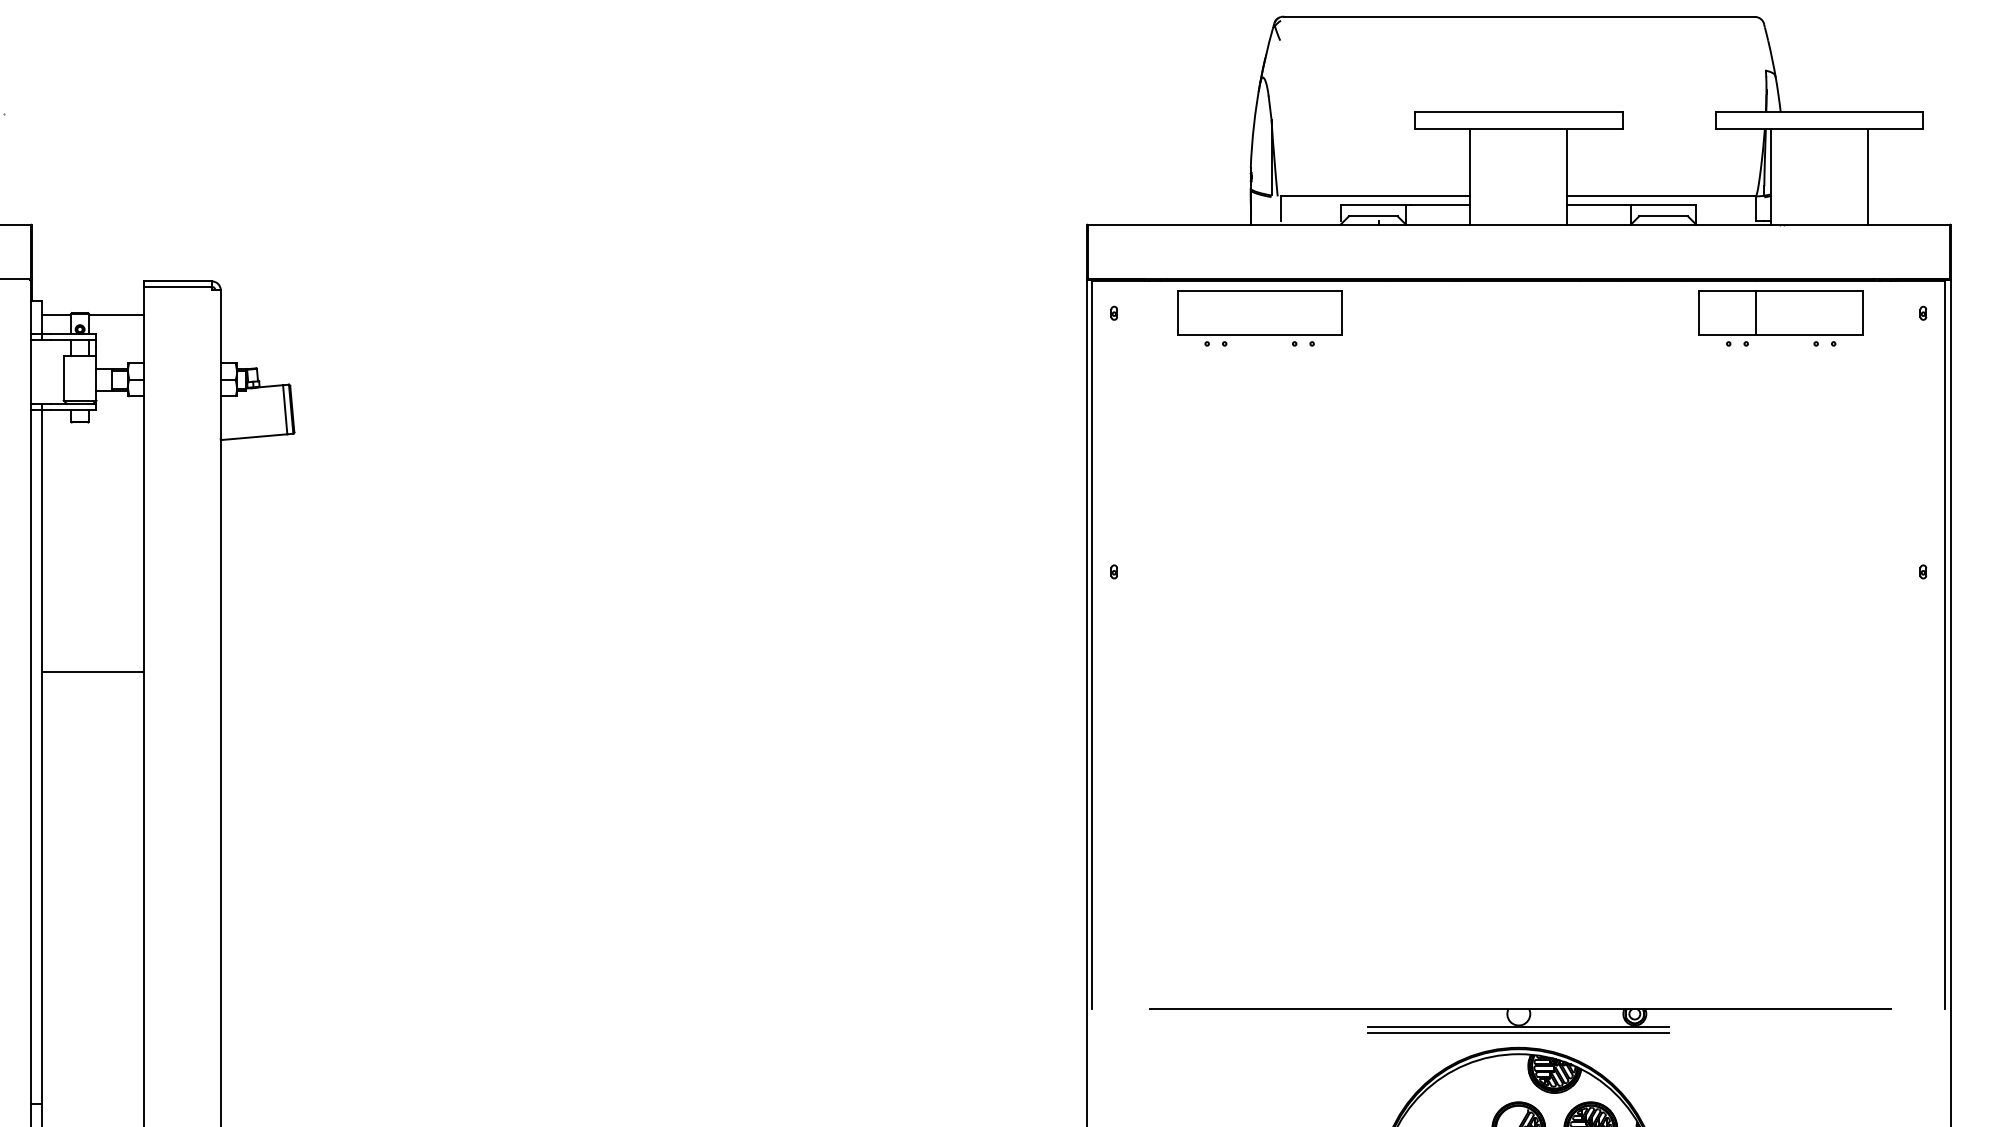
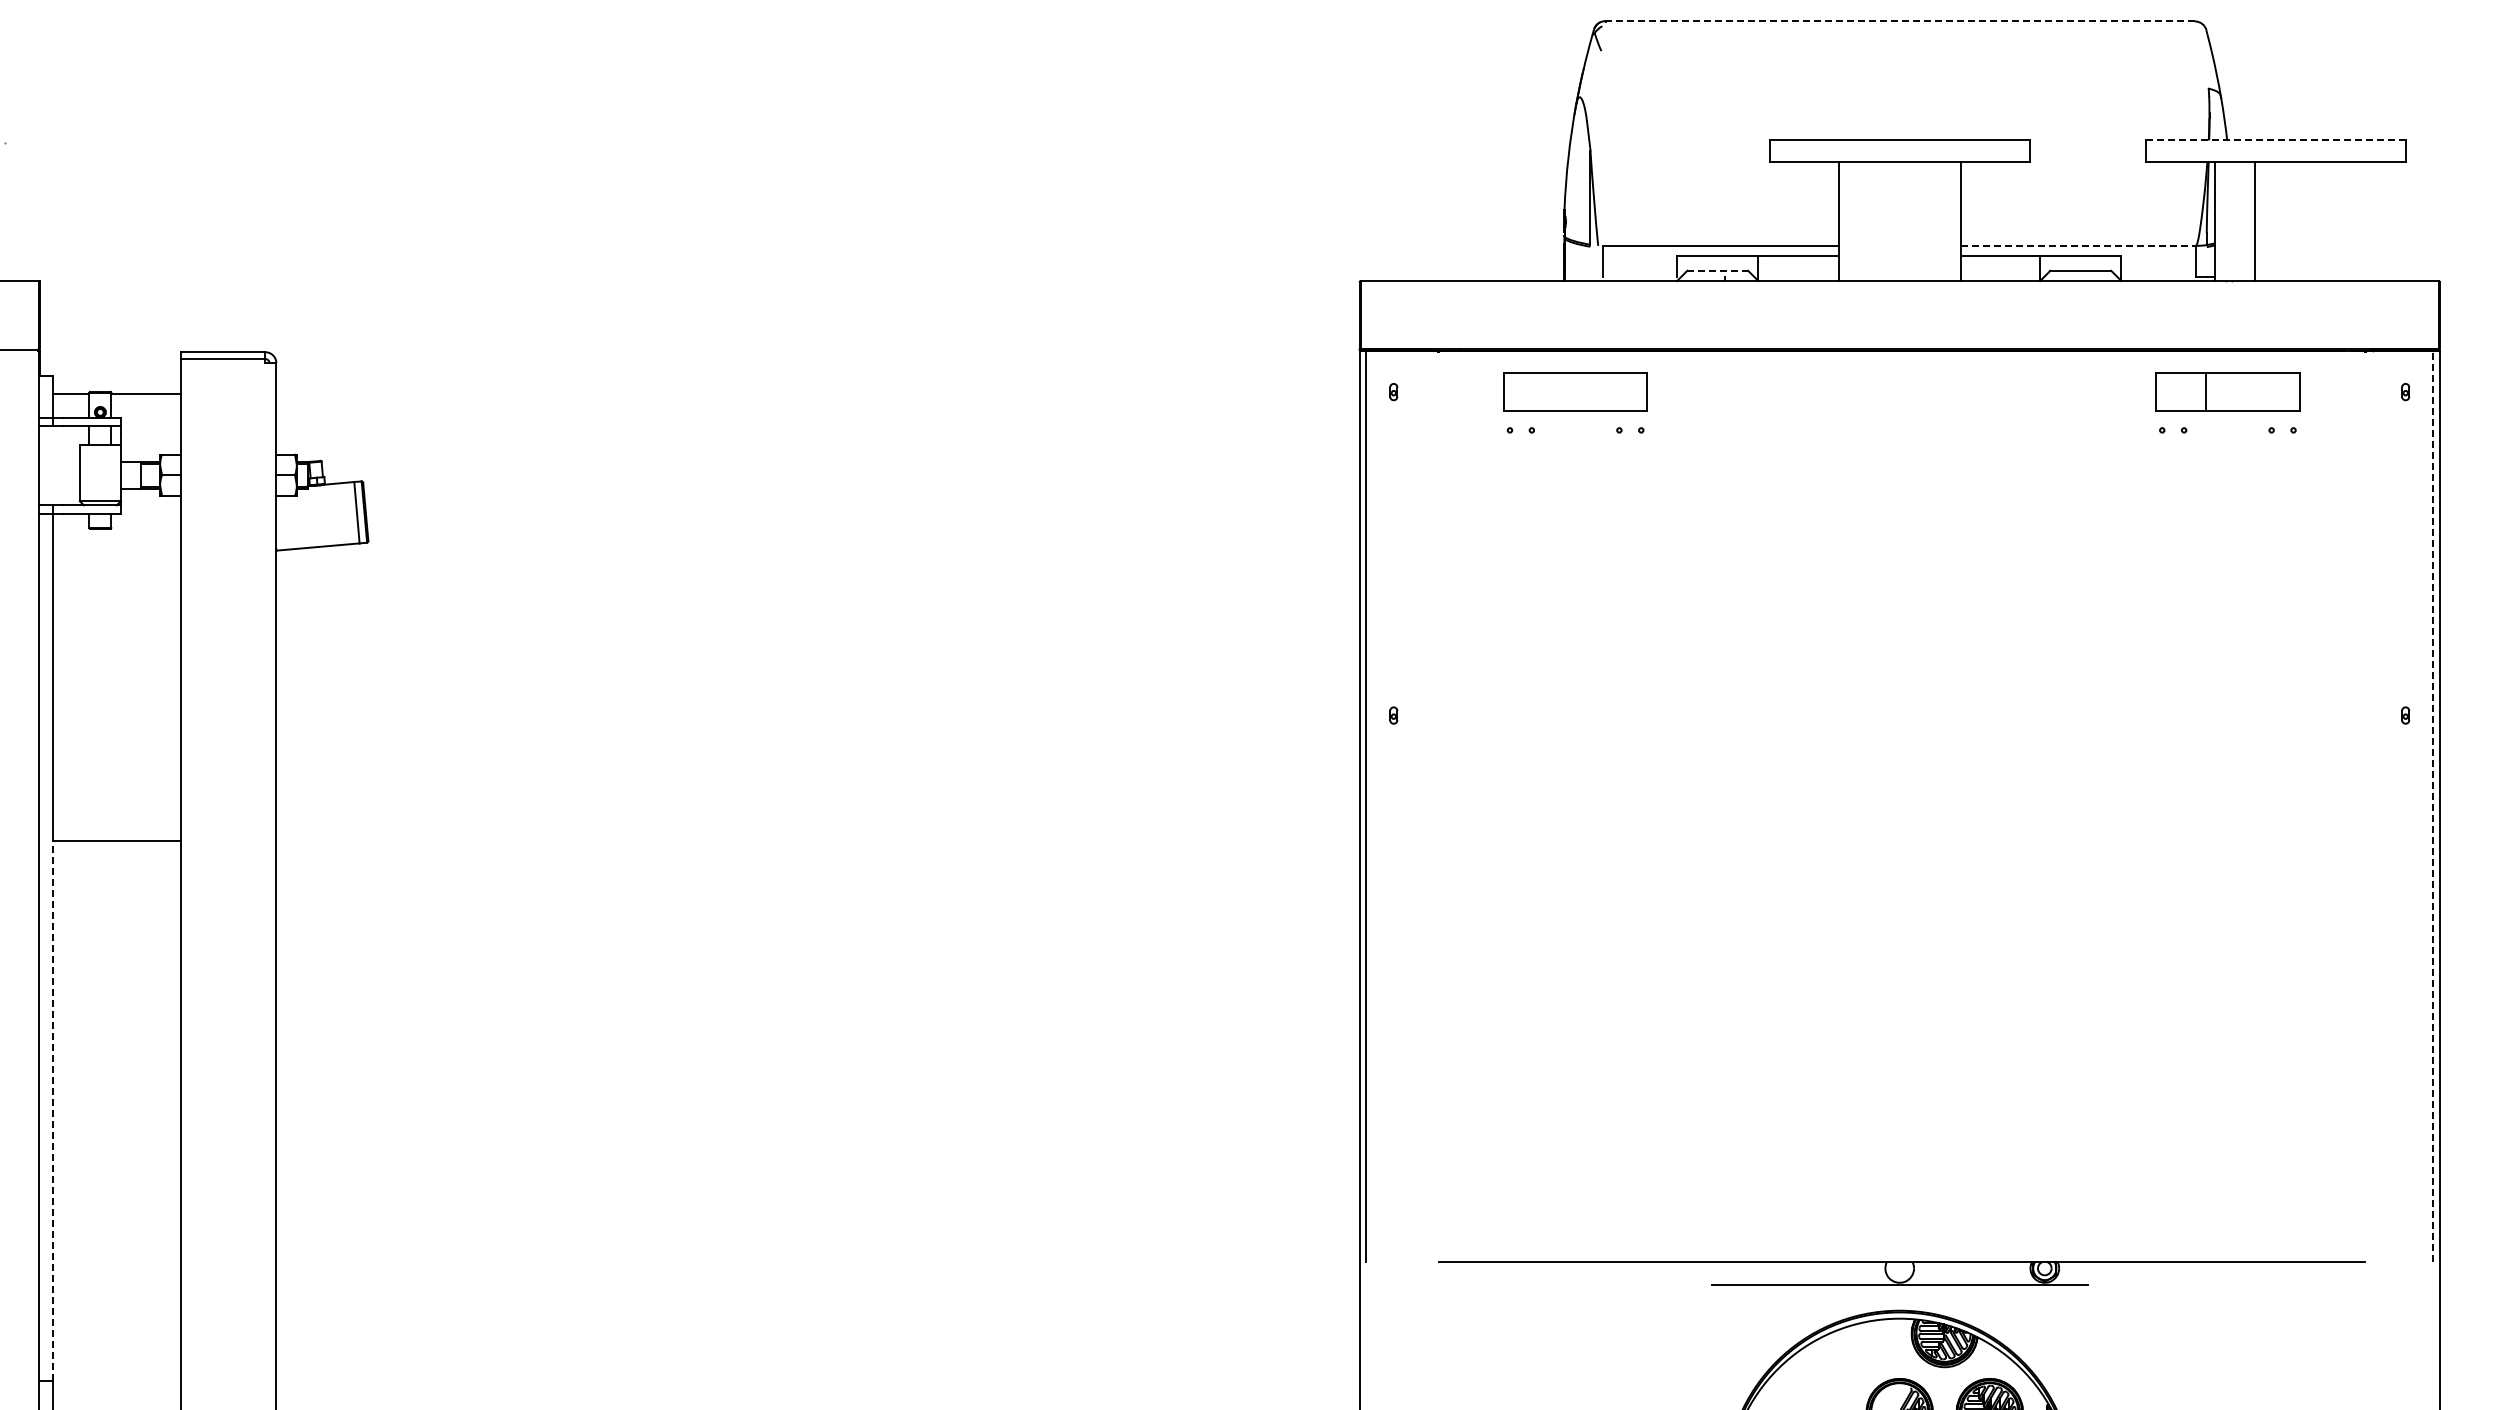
line: (1519, 16) -> (1900, 21), solid -> dashed
line: (1819, 112) -> (2275, 140), solid -> dashed
line: (1868, 176) -> (2254, 221), moved
line: (1661, 196) -> (2078, 245), solid -> dashed
line: (1373, 216) -> (1718, 270), solid -> dashed
part: (1259, 312) -> (1575, 391), size x0.7
part: (1780, 312) -> (2227, 391), size x0.7
line: (1945, 644) -> (2433, 806), solid -> dashed
line: (41, 887) -> (52, 1110), solid -> dashed
line: (1518, 1032) -> (1899, 1291), removed

